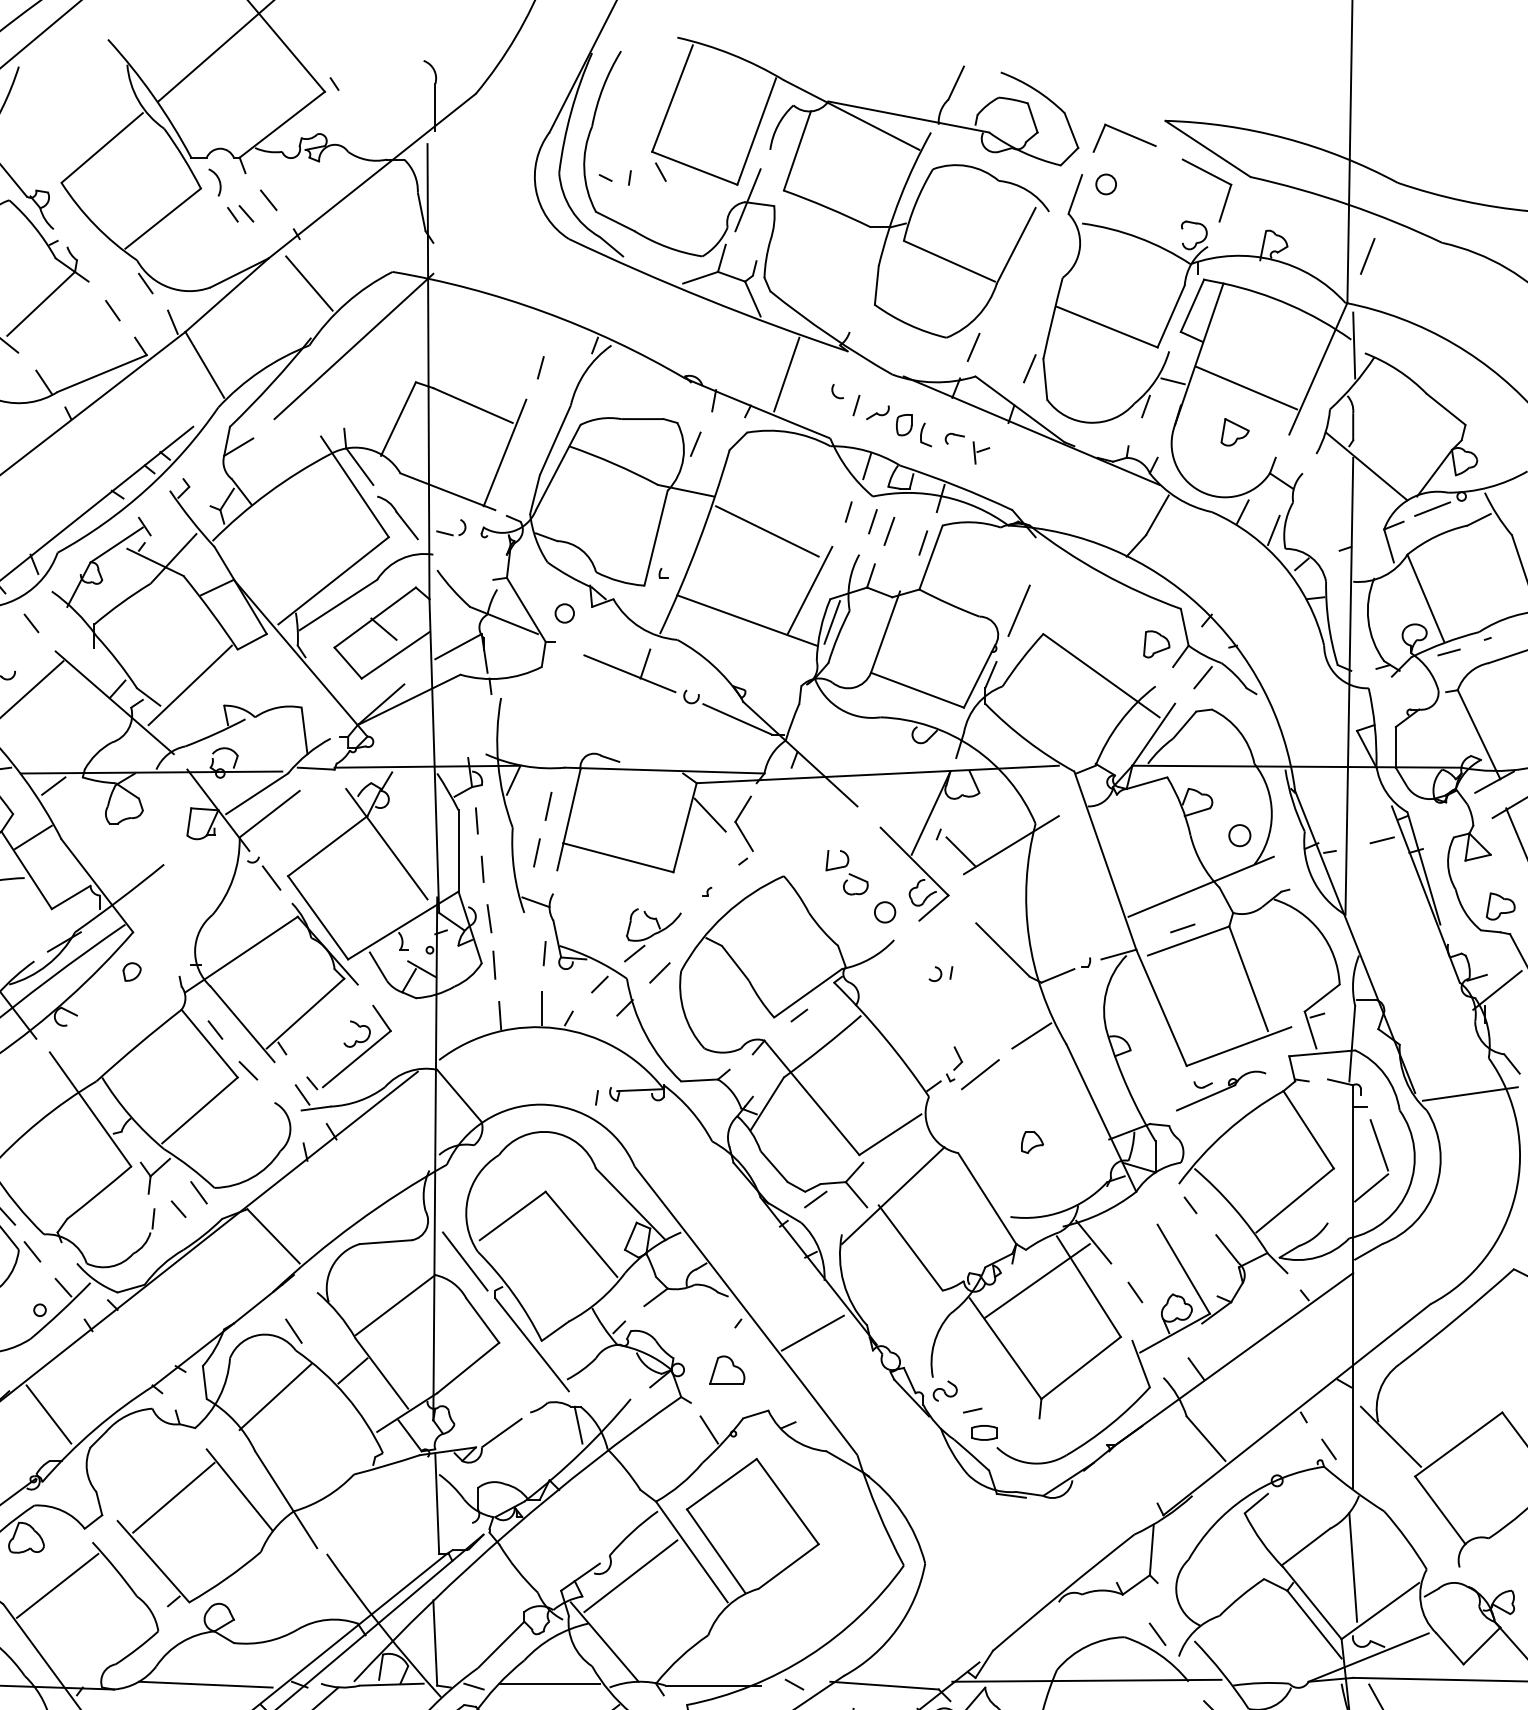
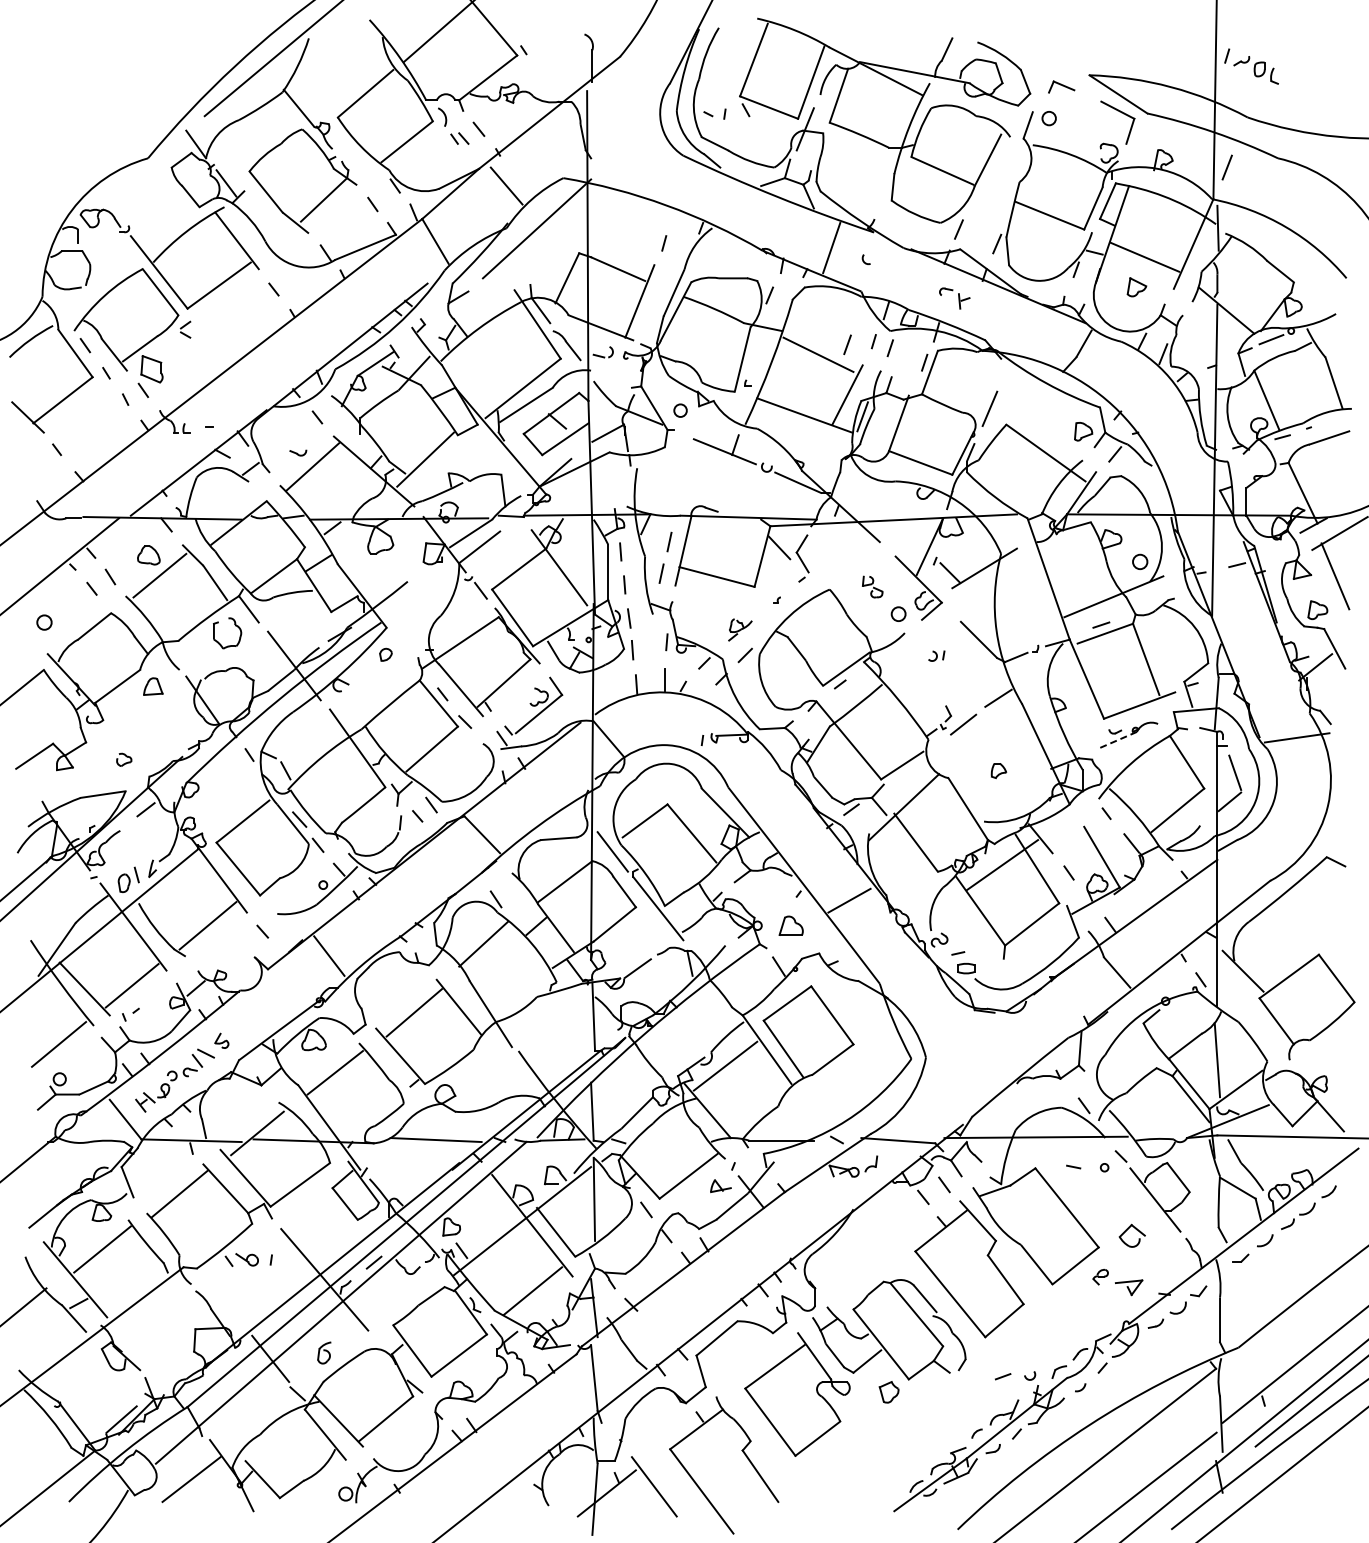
part: (1124, 137) -> (1061, 86), size x0.6
part: (892, 420) -> (1251, 66), moved
line: (889, 530) -> (847, 344), moved
part: (846, 871) -> (872, 586), size x0.7
part: (652, 934) -> (740, 629), size x0.6
line: (1206, 1097) -> (1117, 740), solid -> dashed
line: (548, 1683) -> (669, 1139), removed

